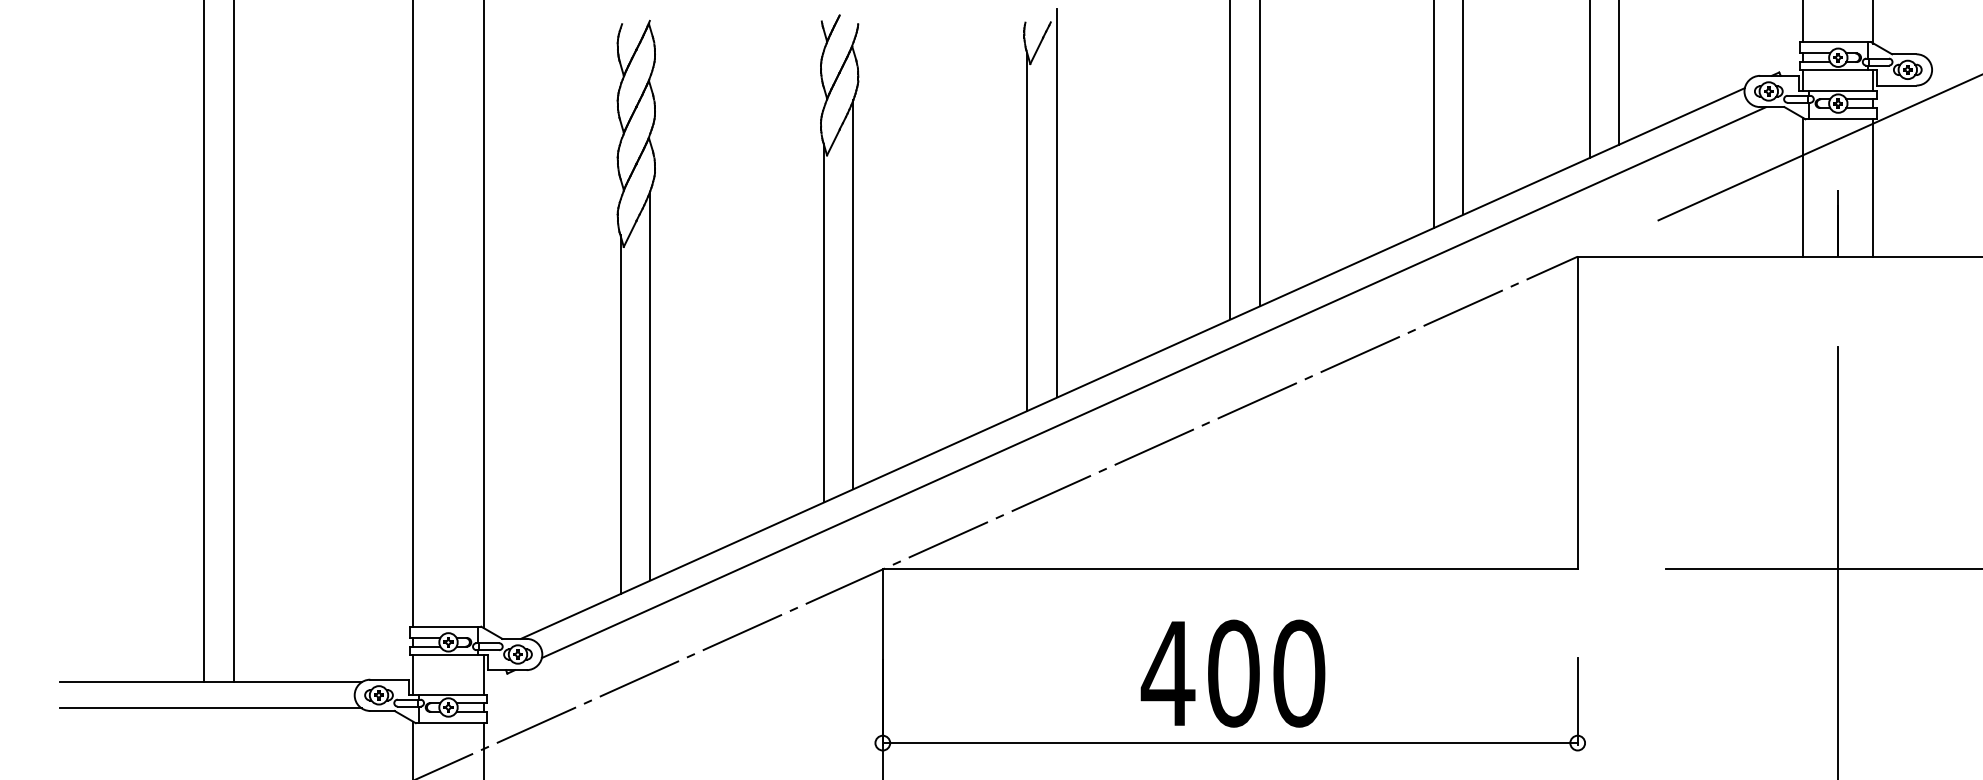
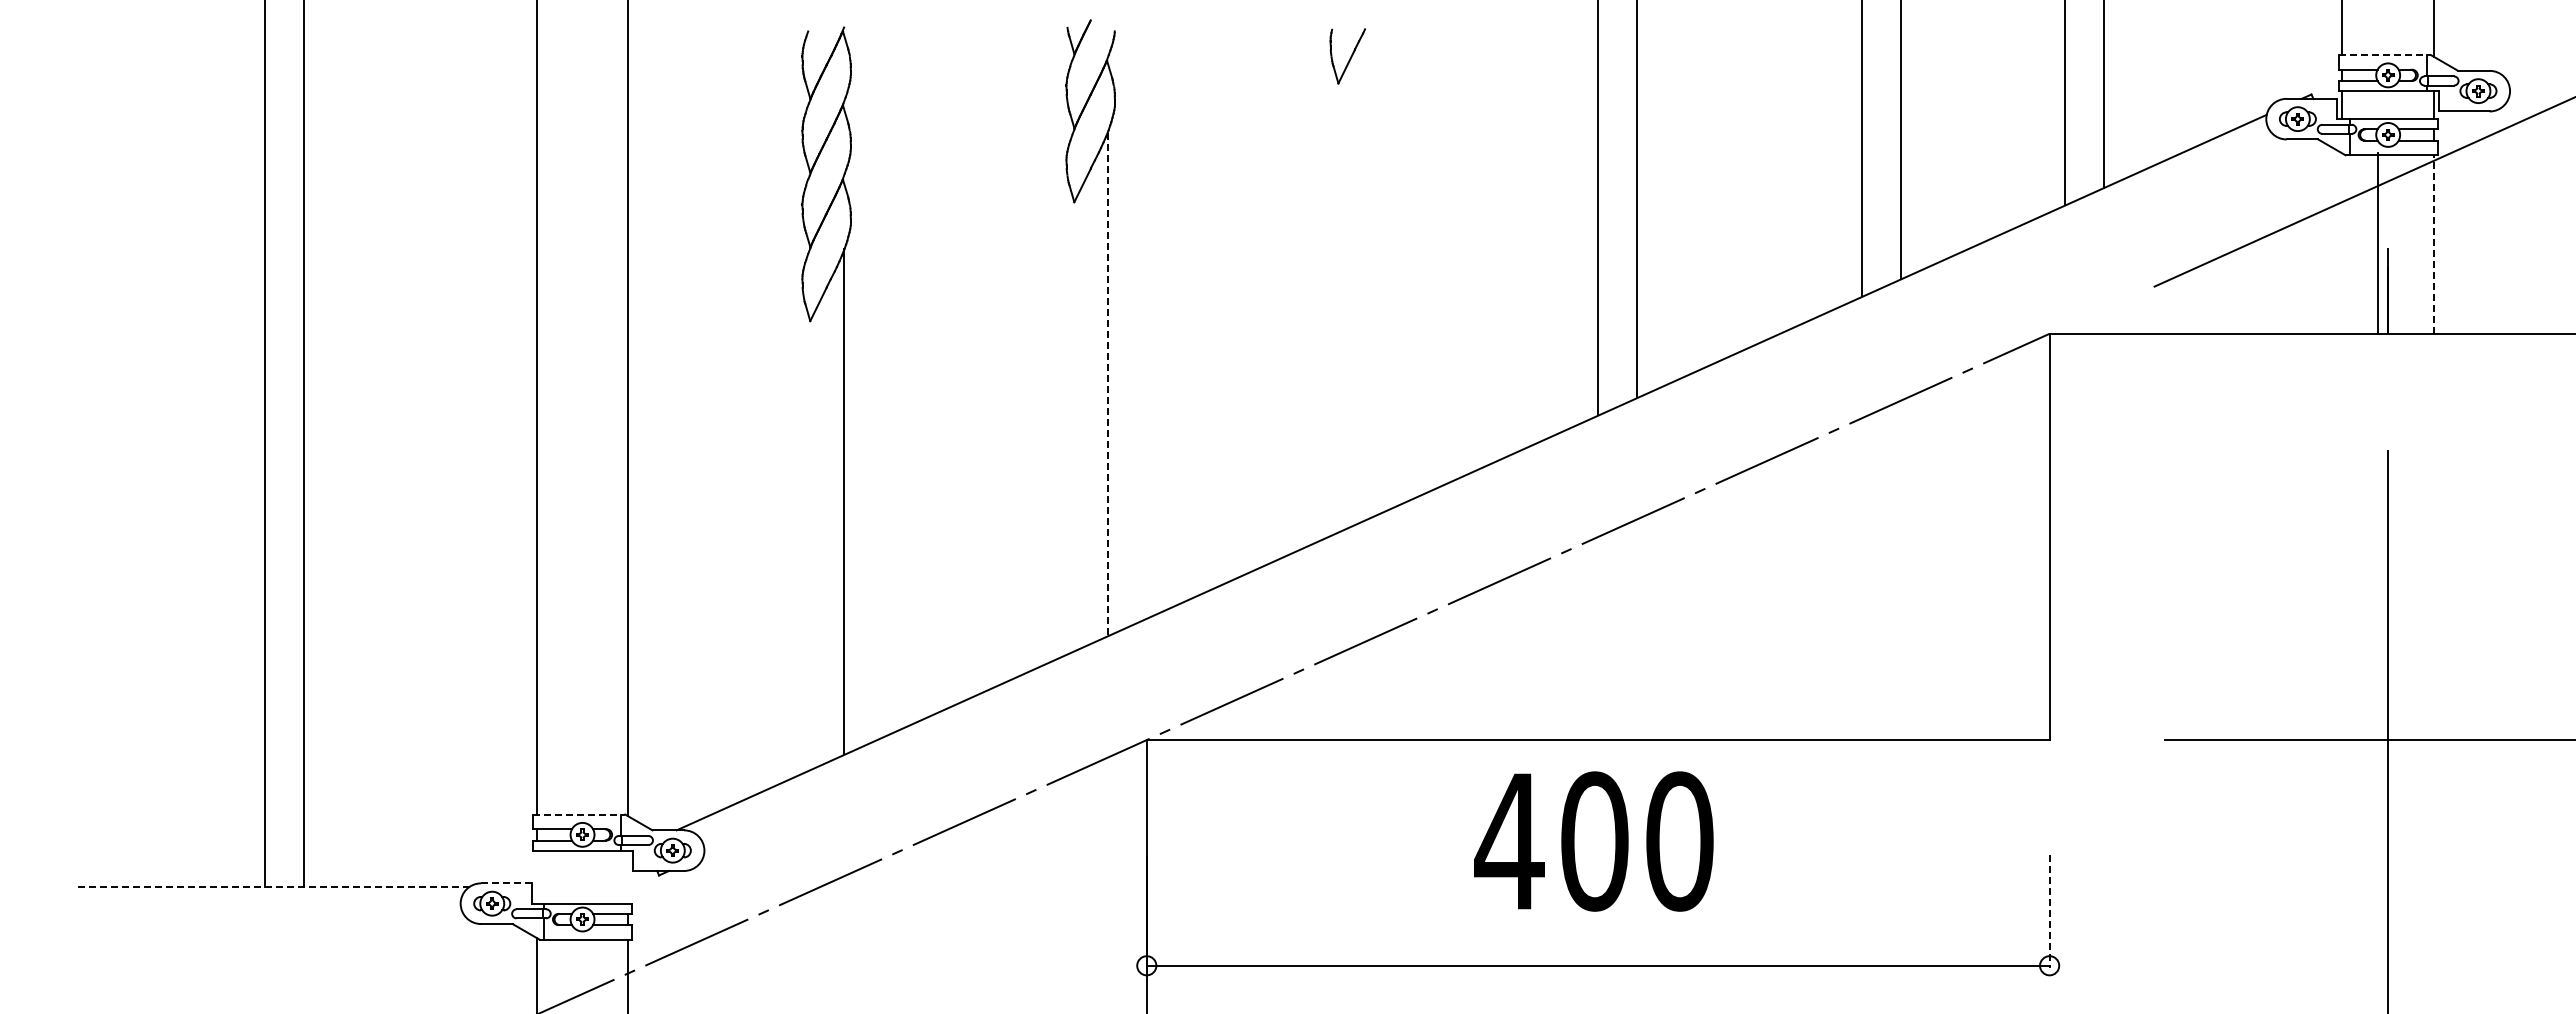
line: (1836, 42) -> (2385, 55), solid -> dashed
line: (1803, 187) -> (2378, 243), moved
line: (1873, 187) -> (2433, 244), solid -> dashed
line: (1056, 202) -> (1372, 263), removed
line: (1027, 231) -> (1334, 300), removed
line: (853, 294) -> (1108, 382), solid -> dashed
line: (824, 322) -> (1070, 419), removed
line: (1153, 382) -> (1498, 497), removed
line: (620, 414) -> (806, 538), removed
line: (446, 626) -> (579, 814), solid -> dashed
text: (1232, 673) -> (1593, 841), moved
line: (413, 674) -> (536, 876), removed
line: (483, 674) -> (628, 876), removed
line: (389, 679) -> (506, 883), solid -> dashed
line: (209, 682) -> (272, 886), solid -> dashed
line: (1577, 702) -> (2049, 912), solid -> dashed
line: (210, 708) -> (273, 920), removed

